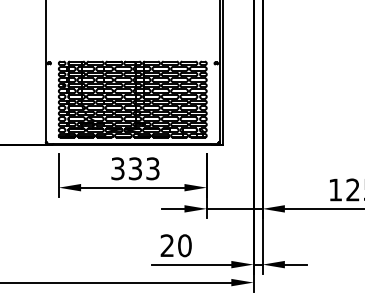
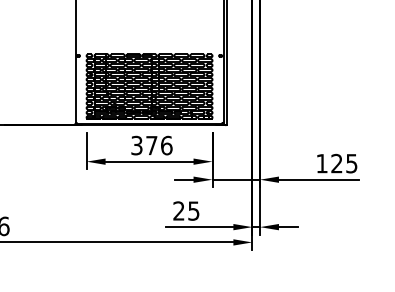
text: (144, 168) -> (159, 145), 333 -> 376
text: (184, 245) -> (193, 210), 20 -> 25

